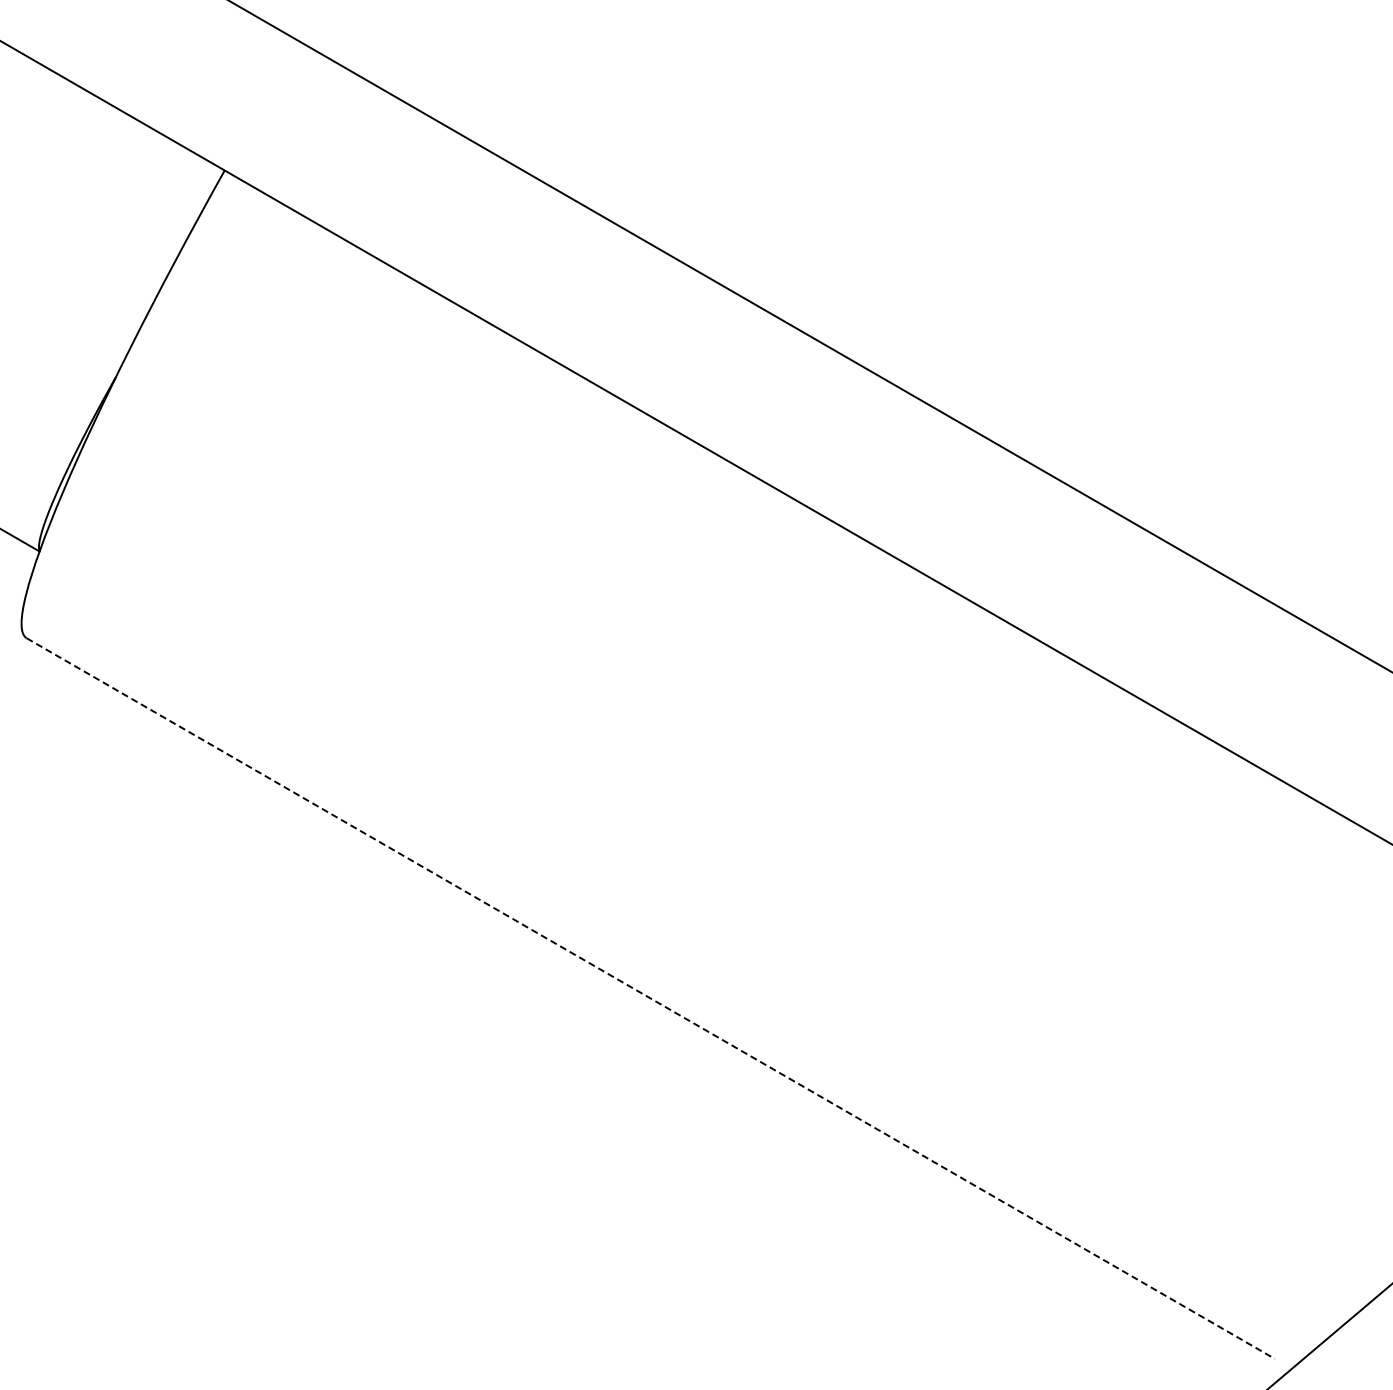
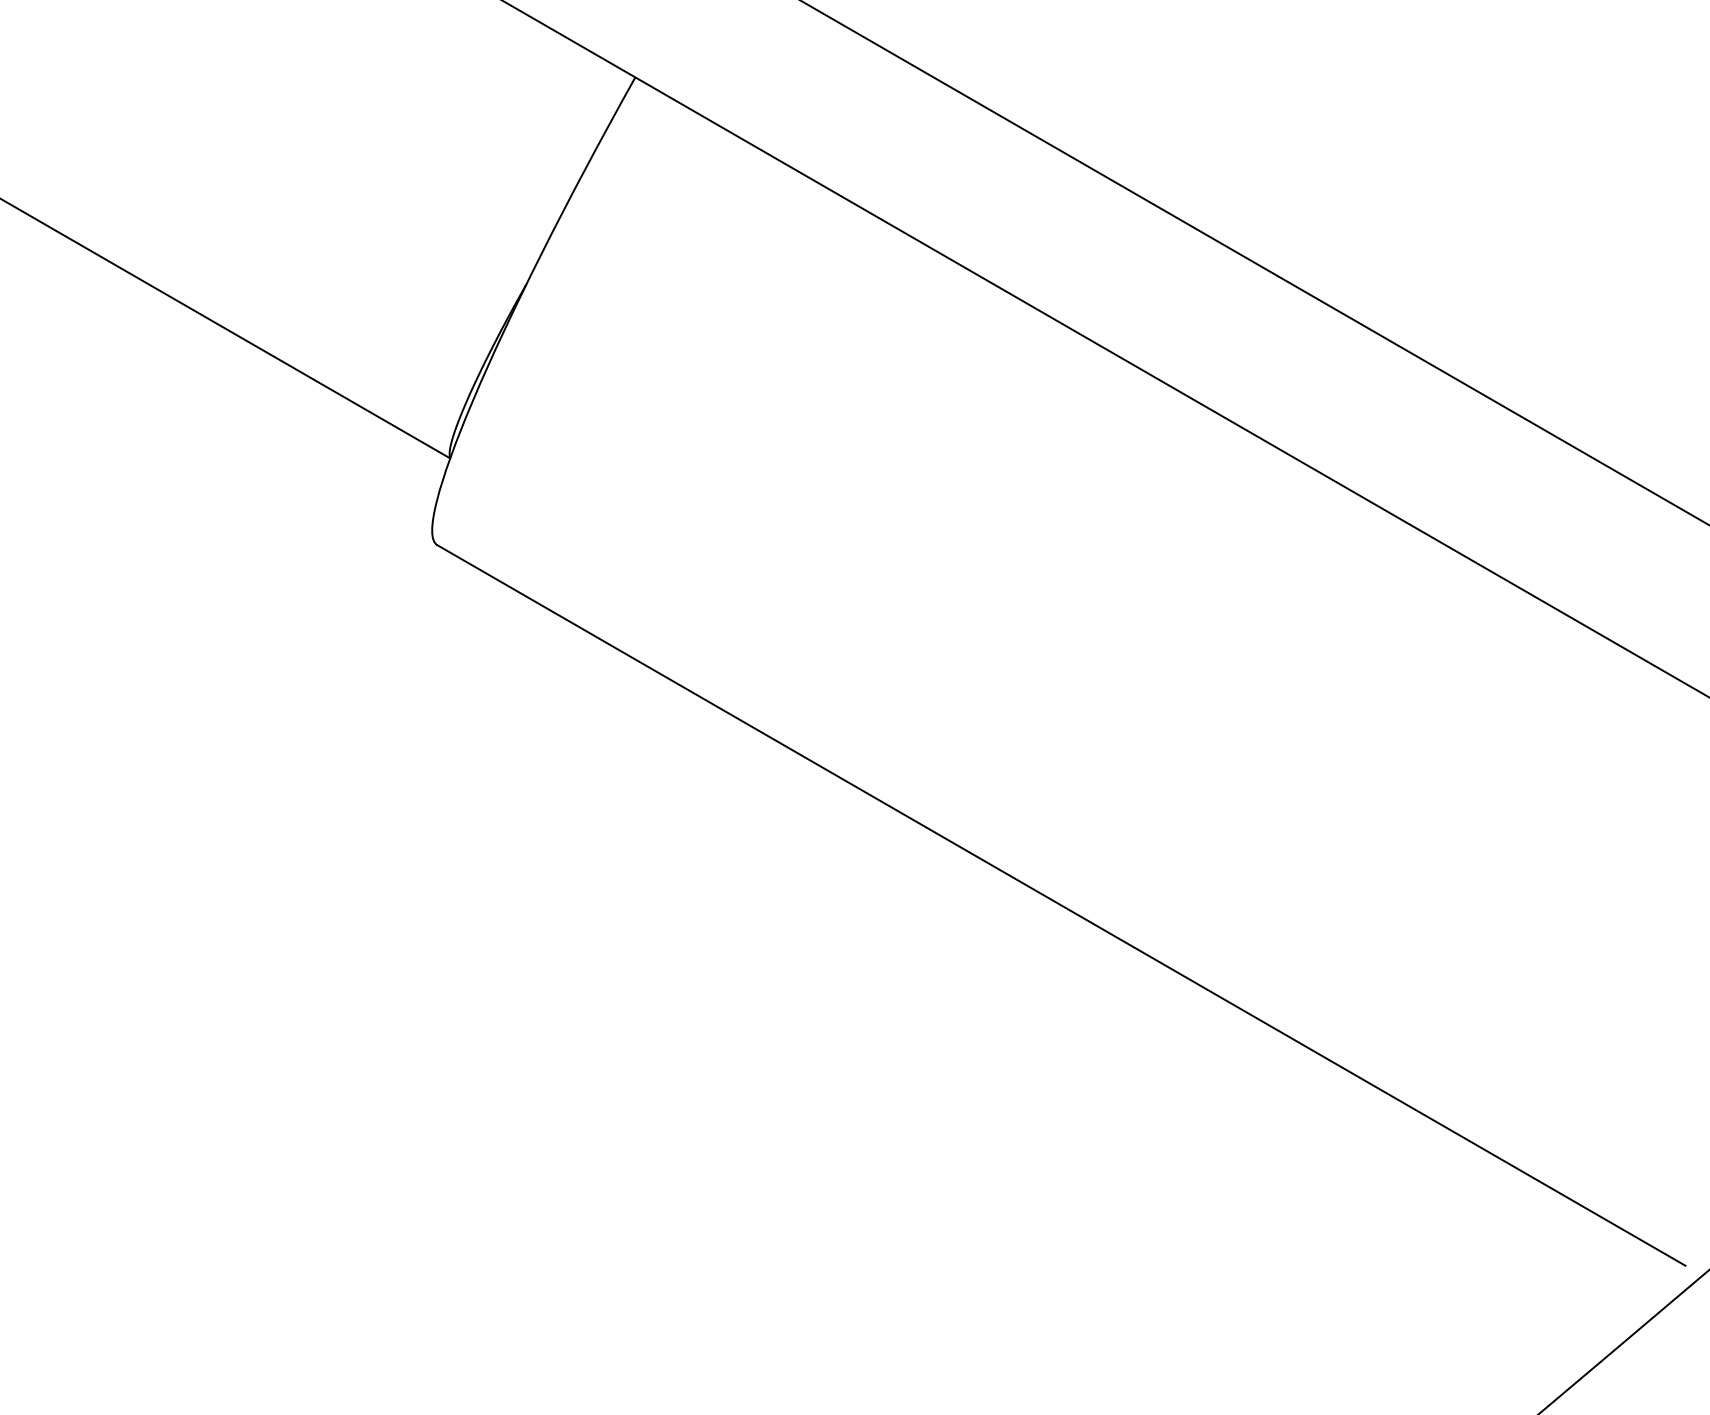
line: (650, 998) -> (1061, 905), dashed -> solid

